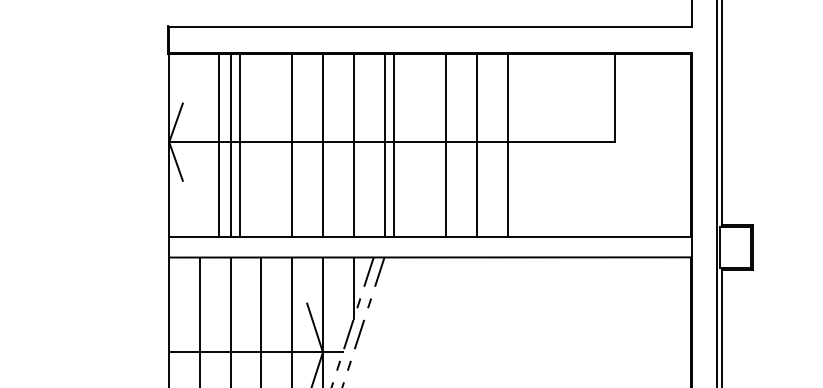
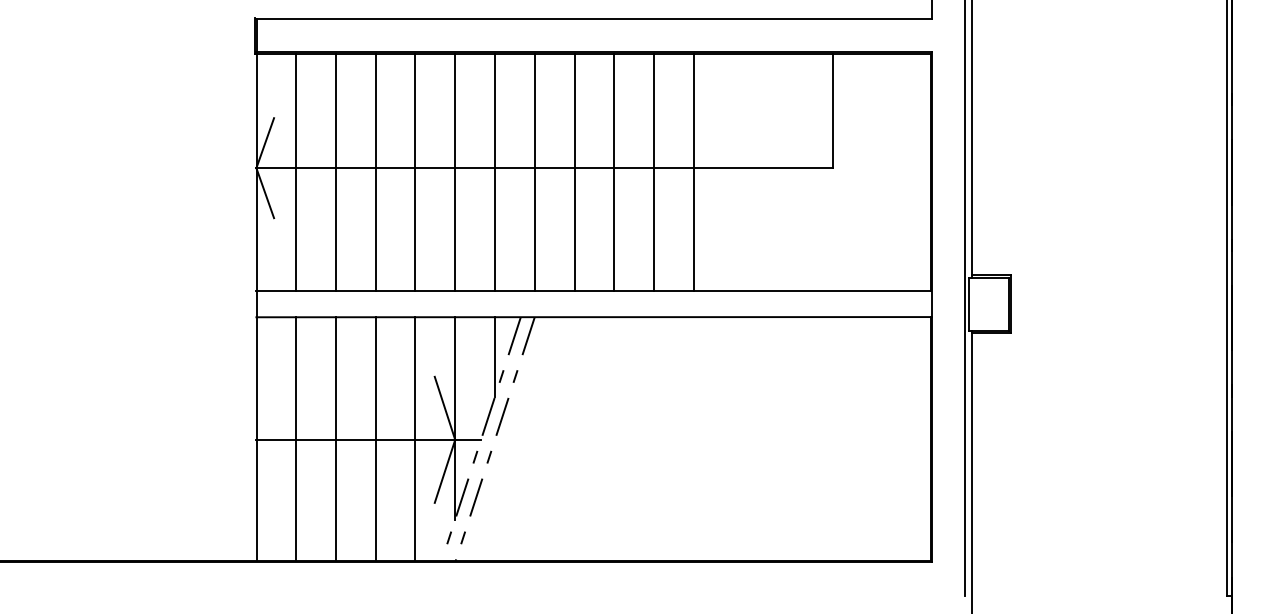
line: (218, 144) -> (296, 171), moved
line: (239, 144) -> (375, 171), moved
line: (394, 144) -> (574, 171), moved

